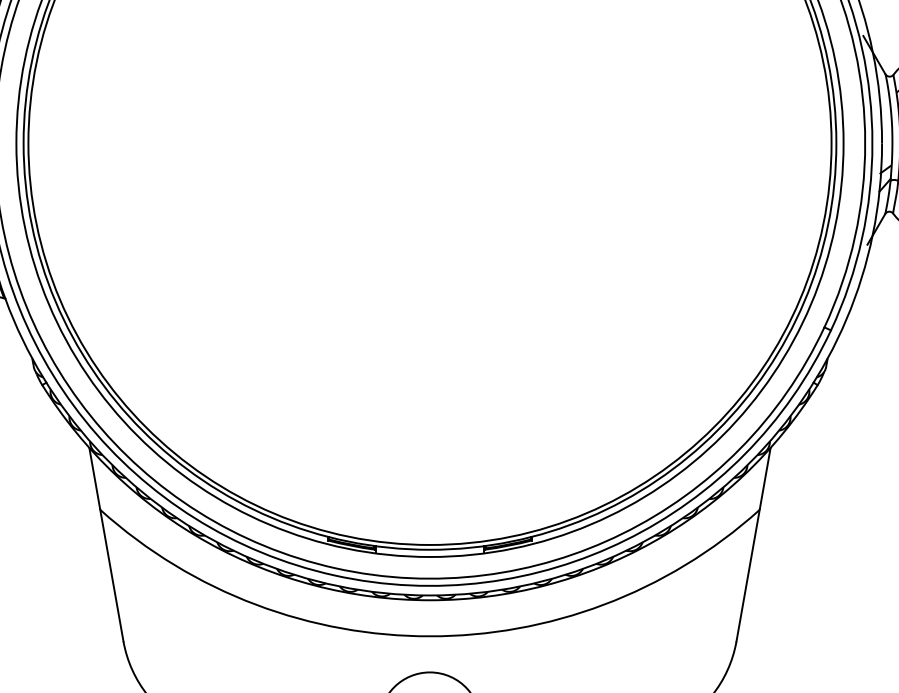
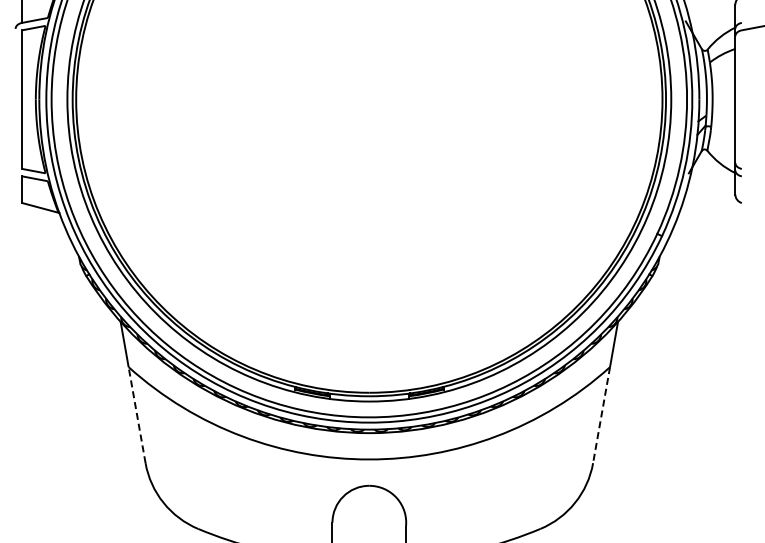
line: (112, 576) -> (137, 415), solid -> dashed
line: (747, 576) -> (601, 415), solid -> dashed

